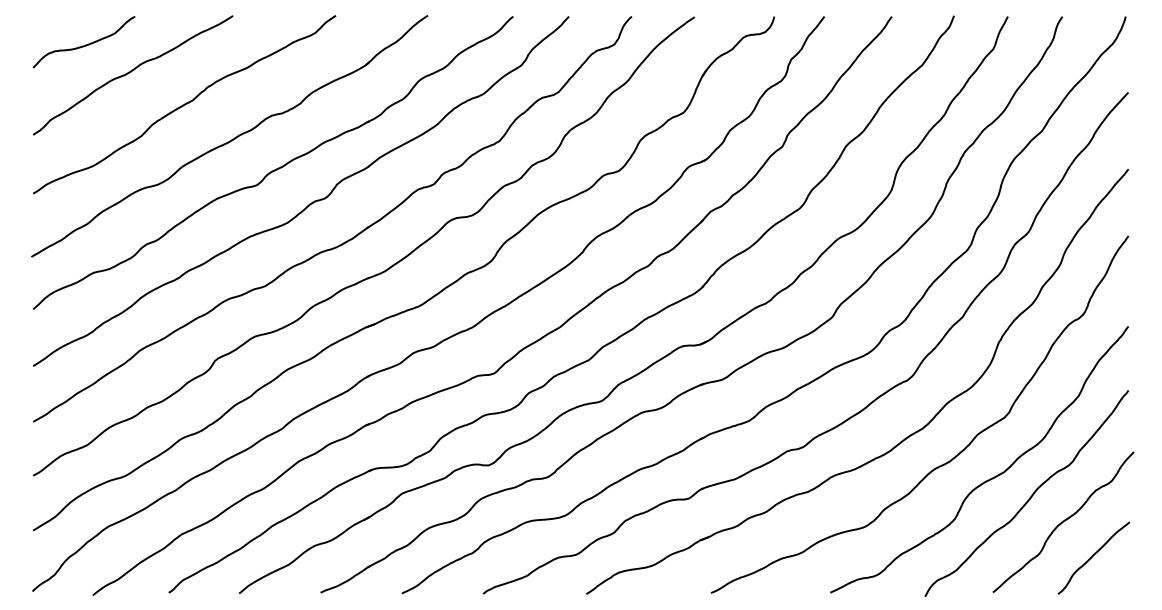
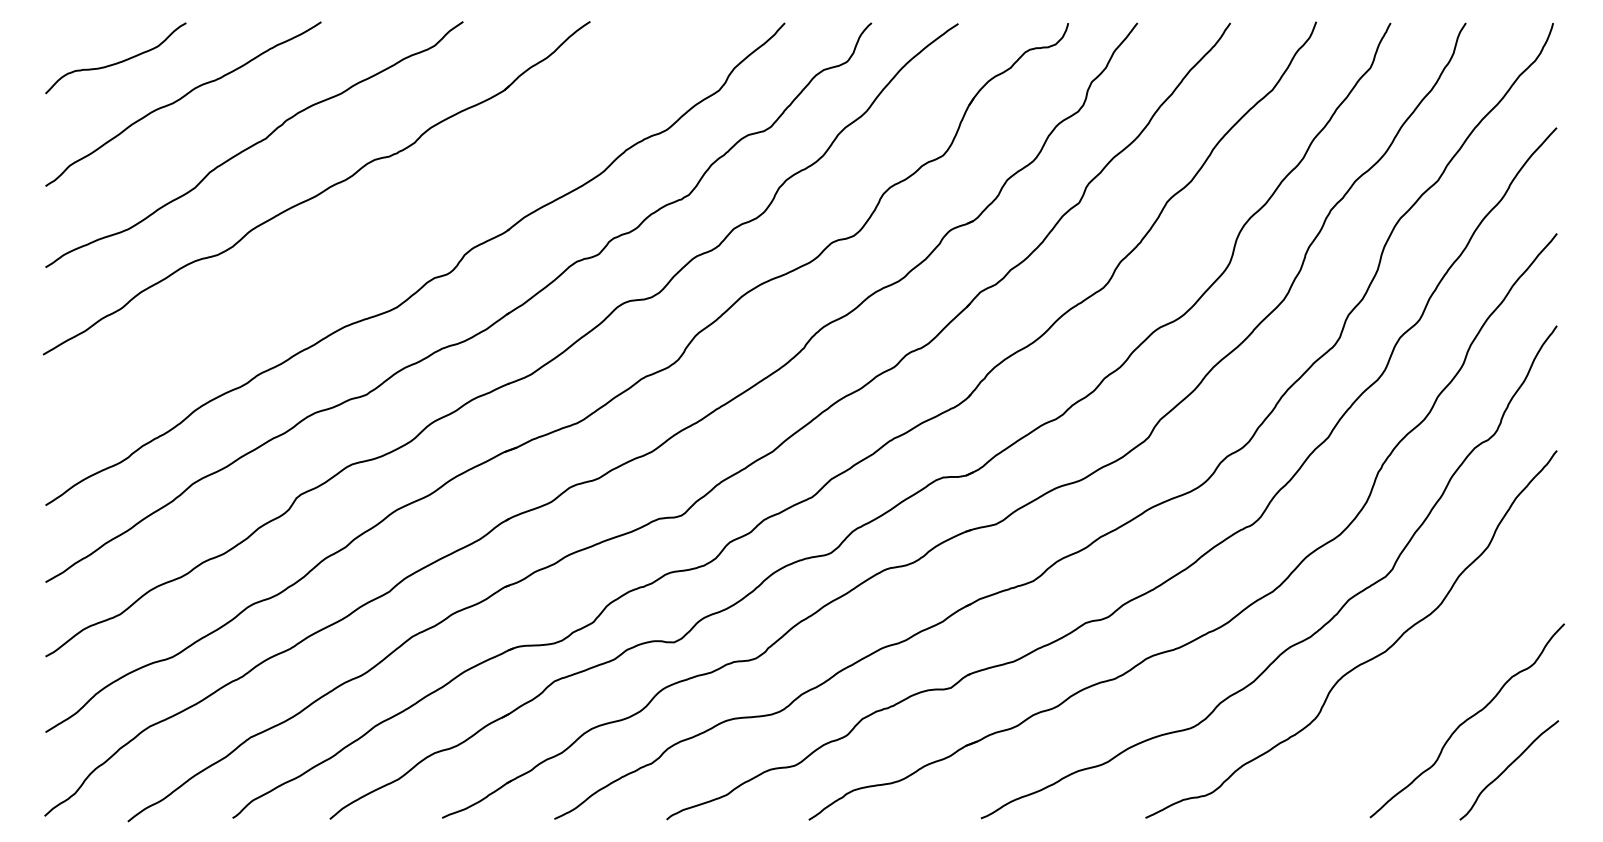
part: (276, 168) -> (381, 232), removed
curve: (1030, 496) -> (1421, 685), removed

